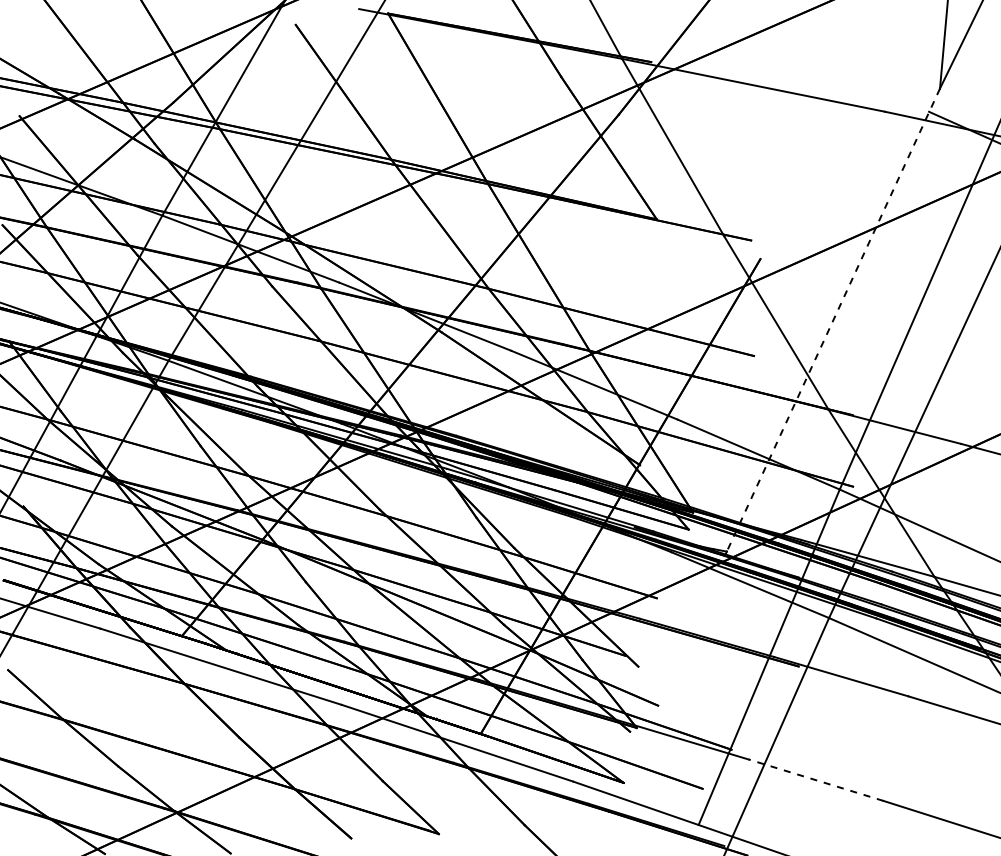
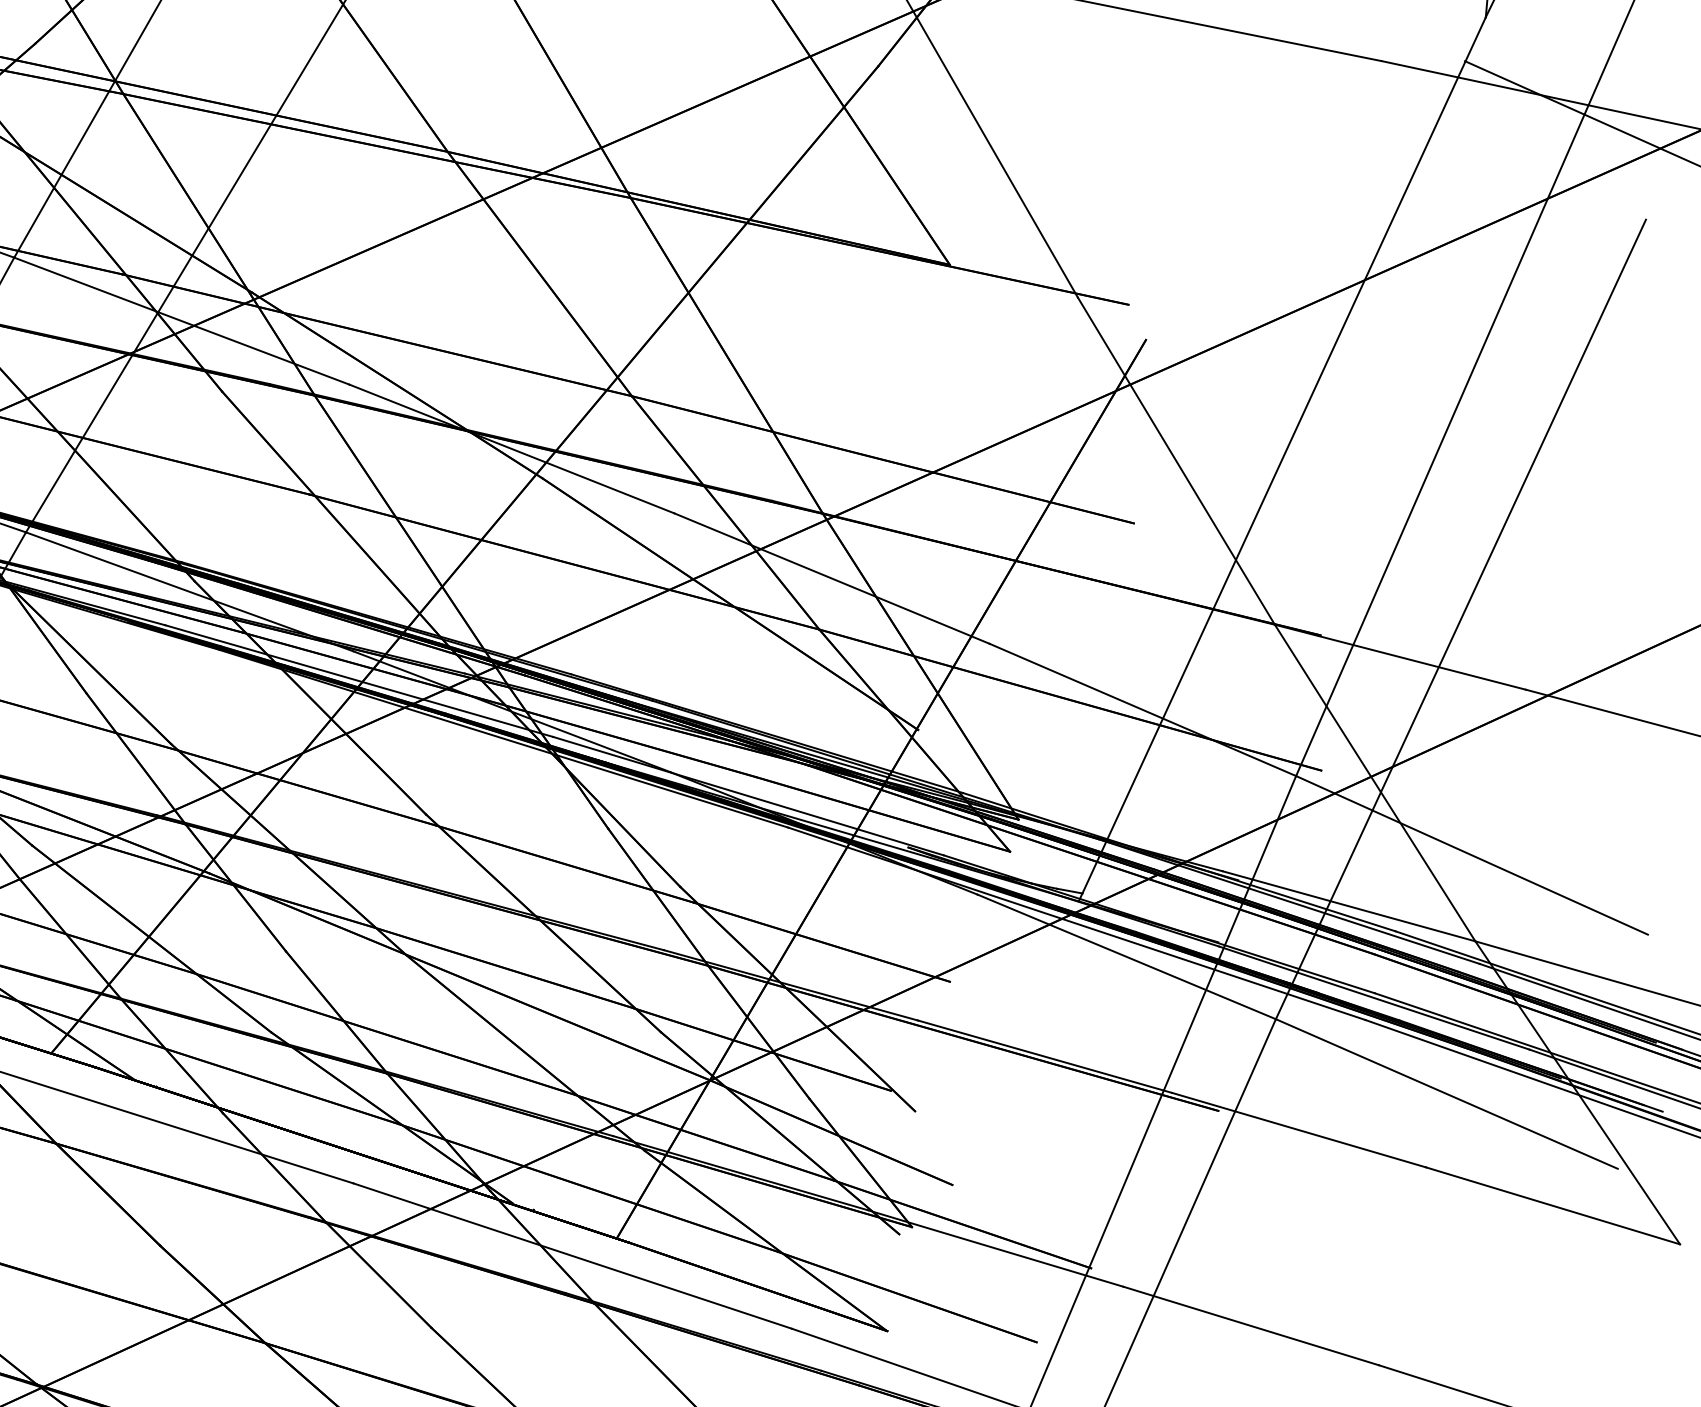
line: (833, 320) -> (1284, 456), dashed -> solid
line: (816, 780) -> (1252, 1326), dashed -> solid

